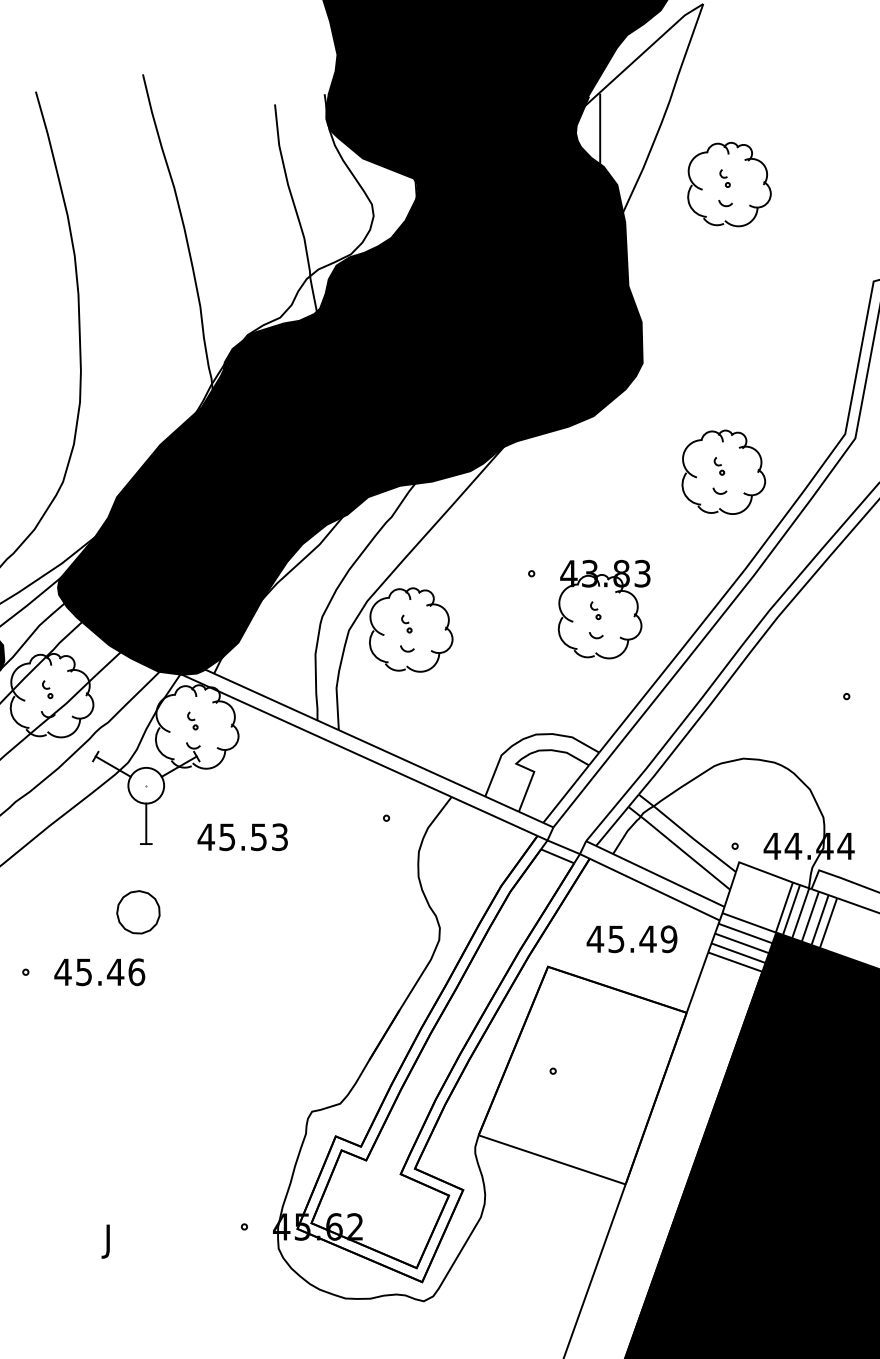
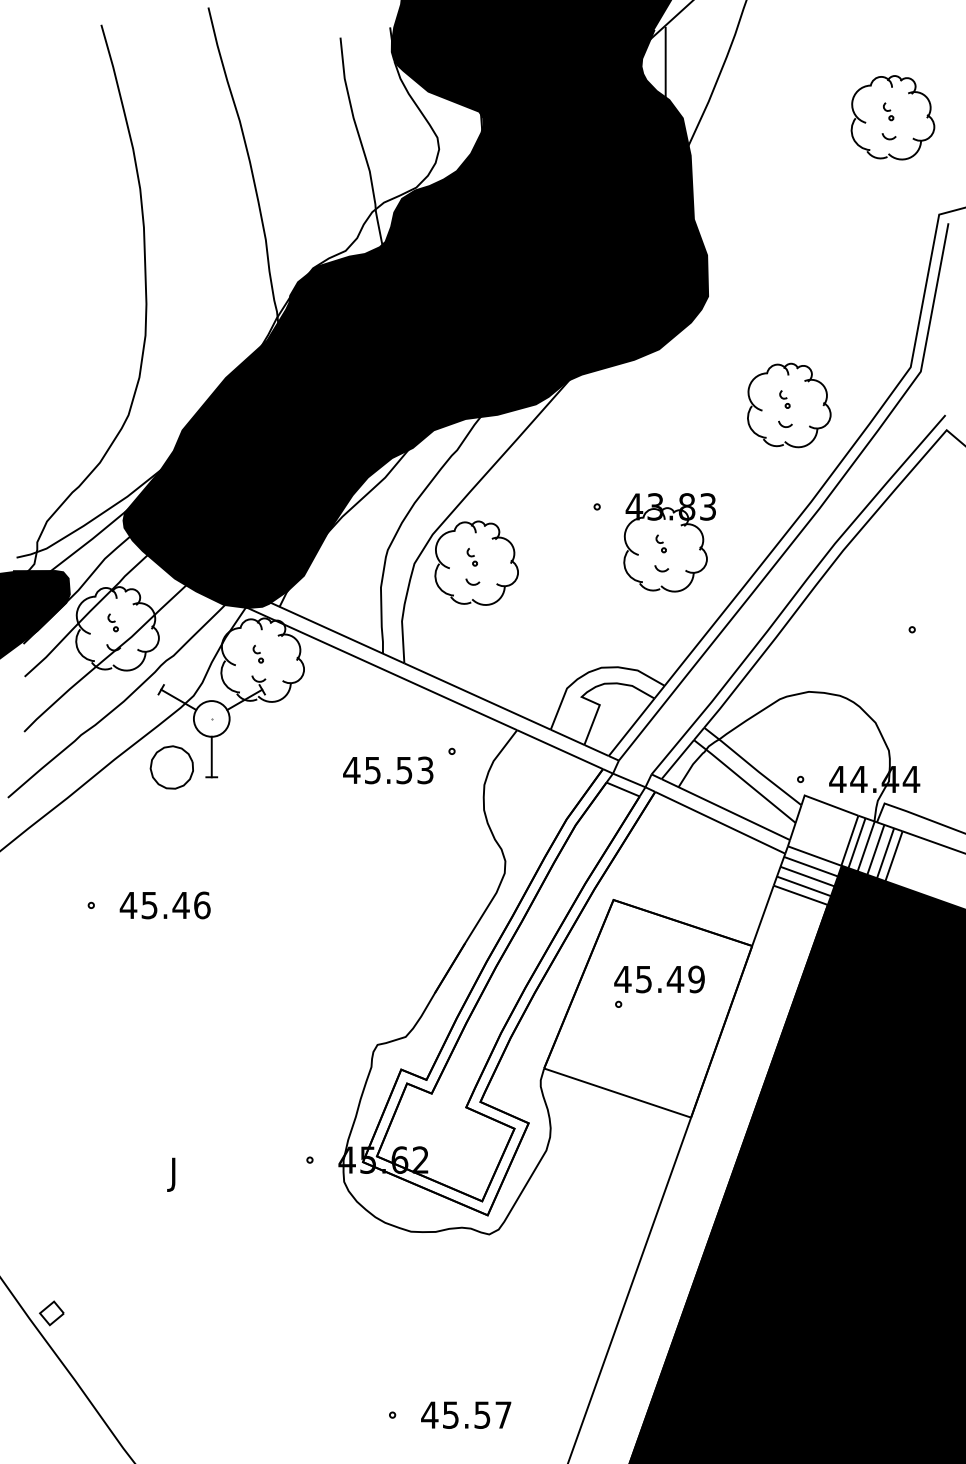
part: (729, 184) -> (892, 117), moved
text: (243, 837) -> (388, 770), moved
part: (138, 912) -> (171, 767), moved
text: (632, 939) -> (659, 979), moved

